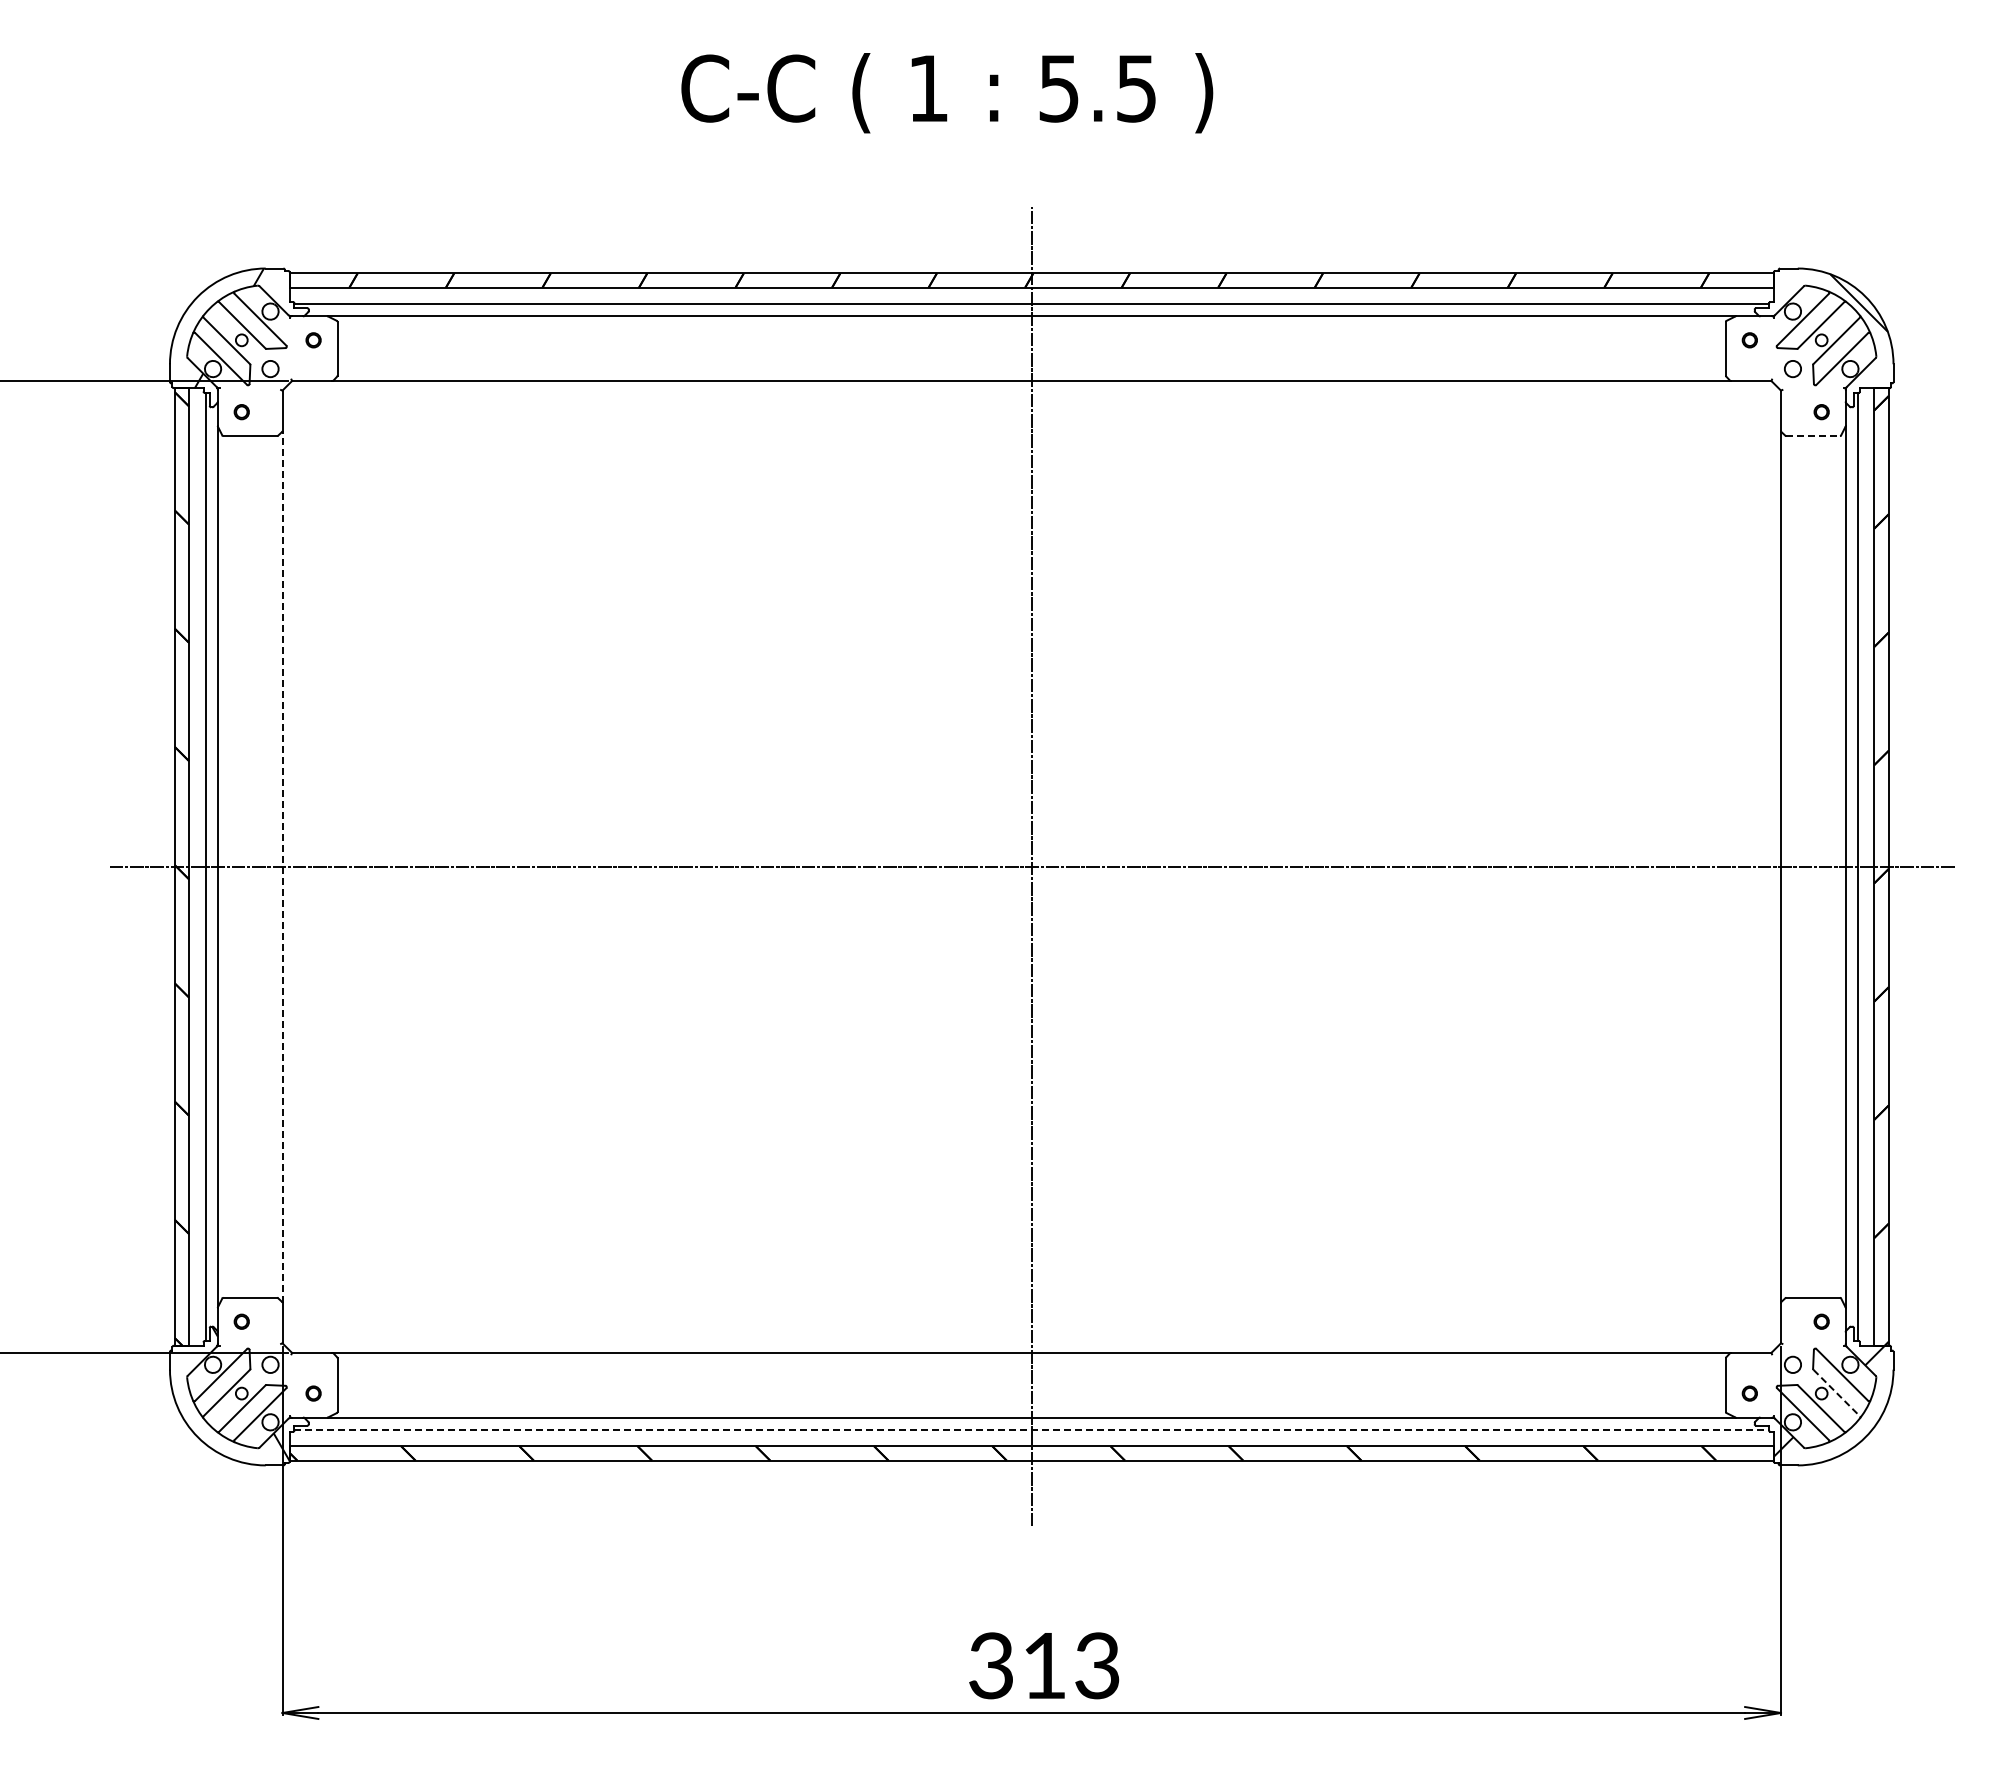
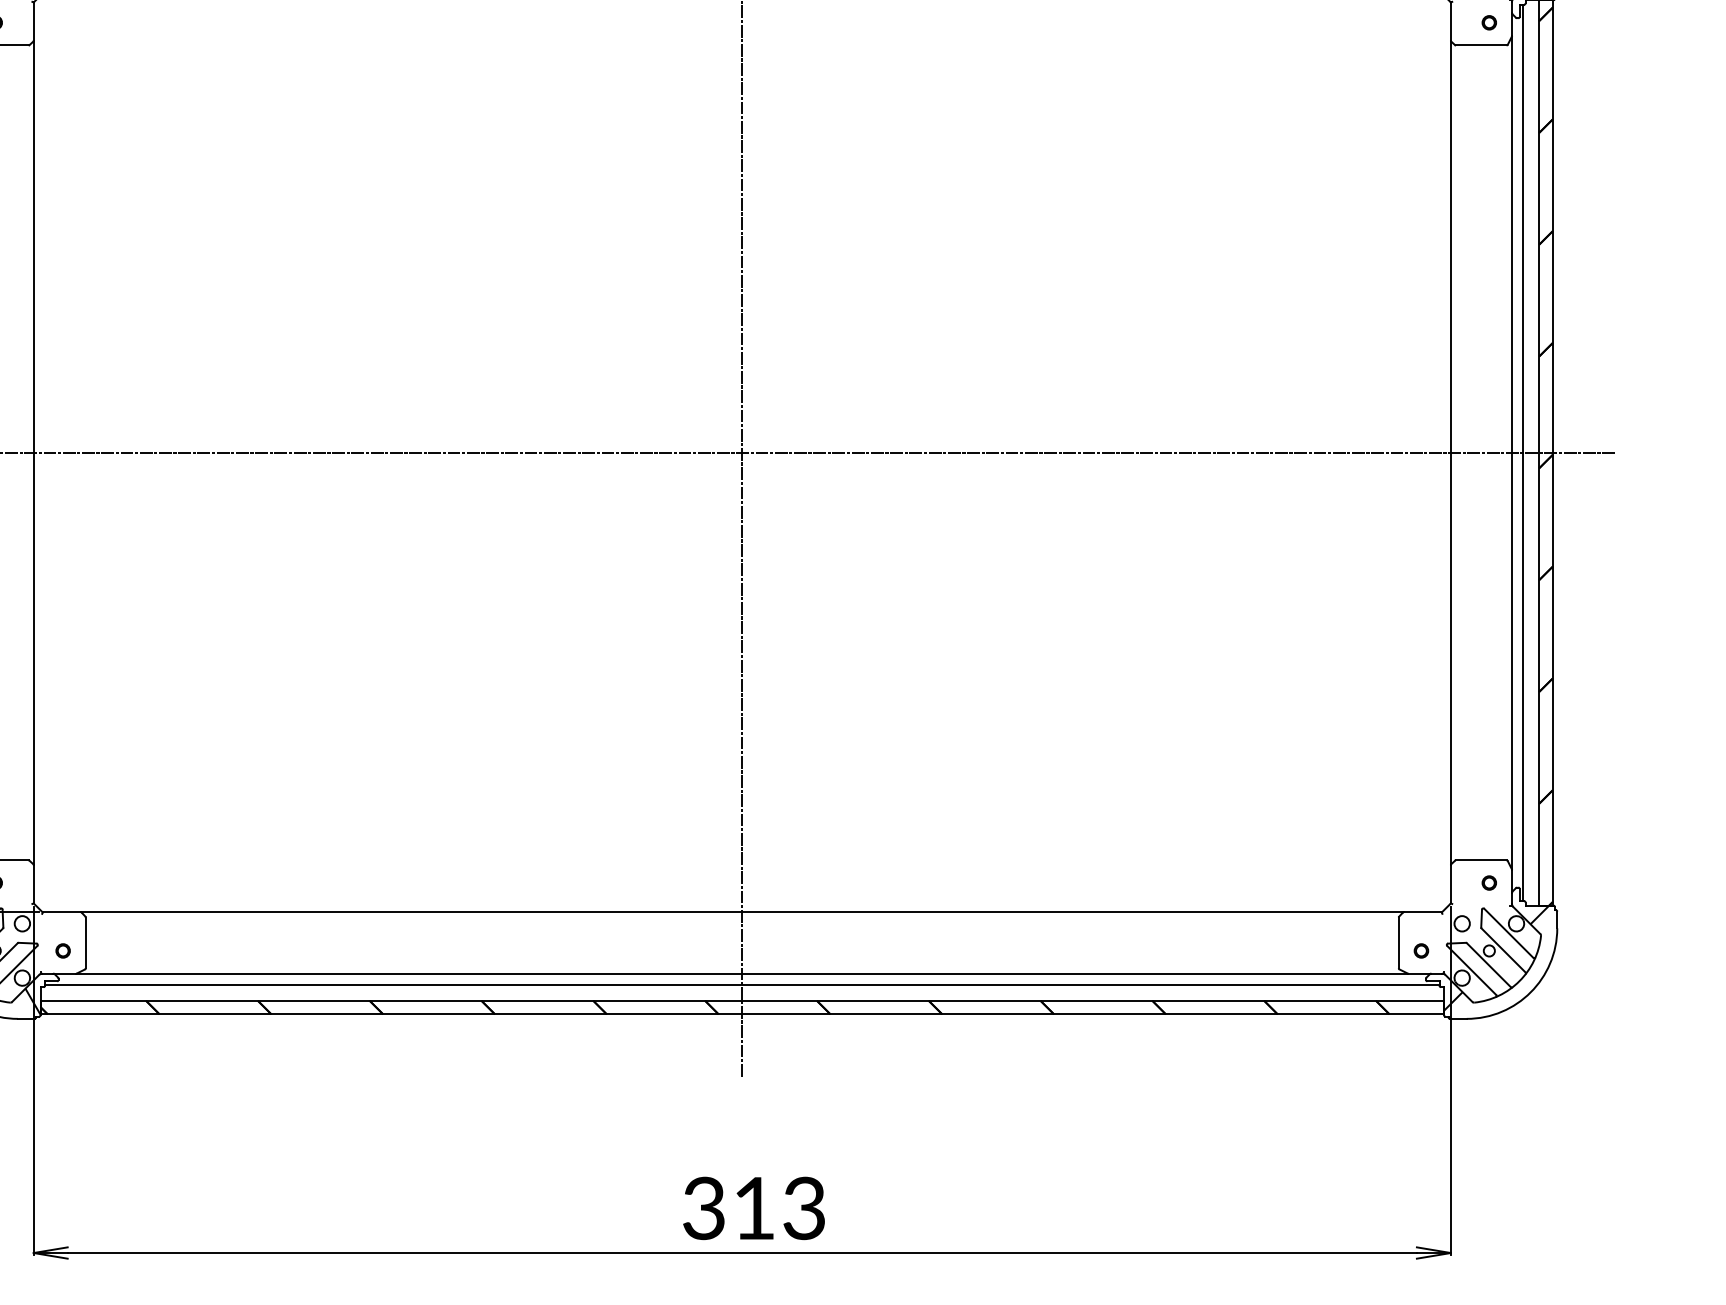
line: (1813, 436) -> (1481, 45), dashed -> solid
line: (282, 866) -> (33, 452), dashed -> solid
line: (1836, 1393) -> (1503, 950), dashed -> solid
line: (1032, 1429) -> (743, 984), dashed -> solid

